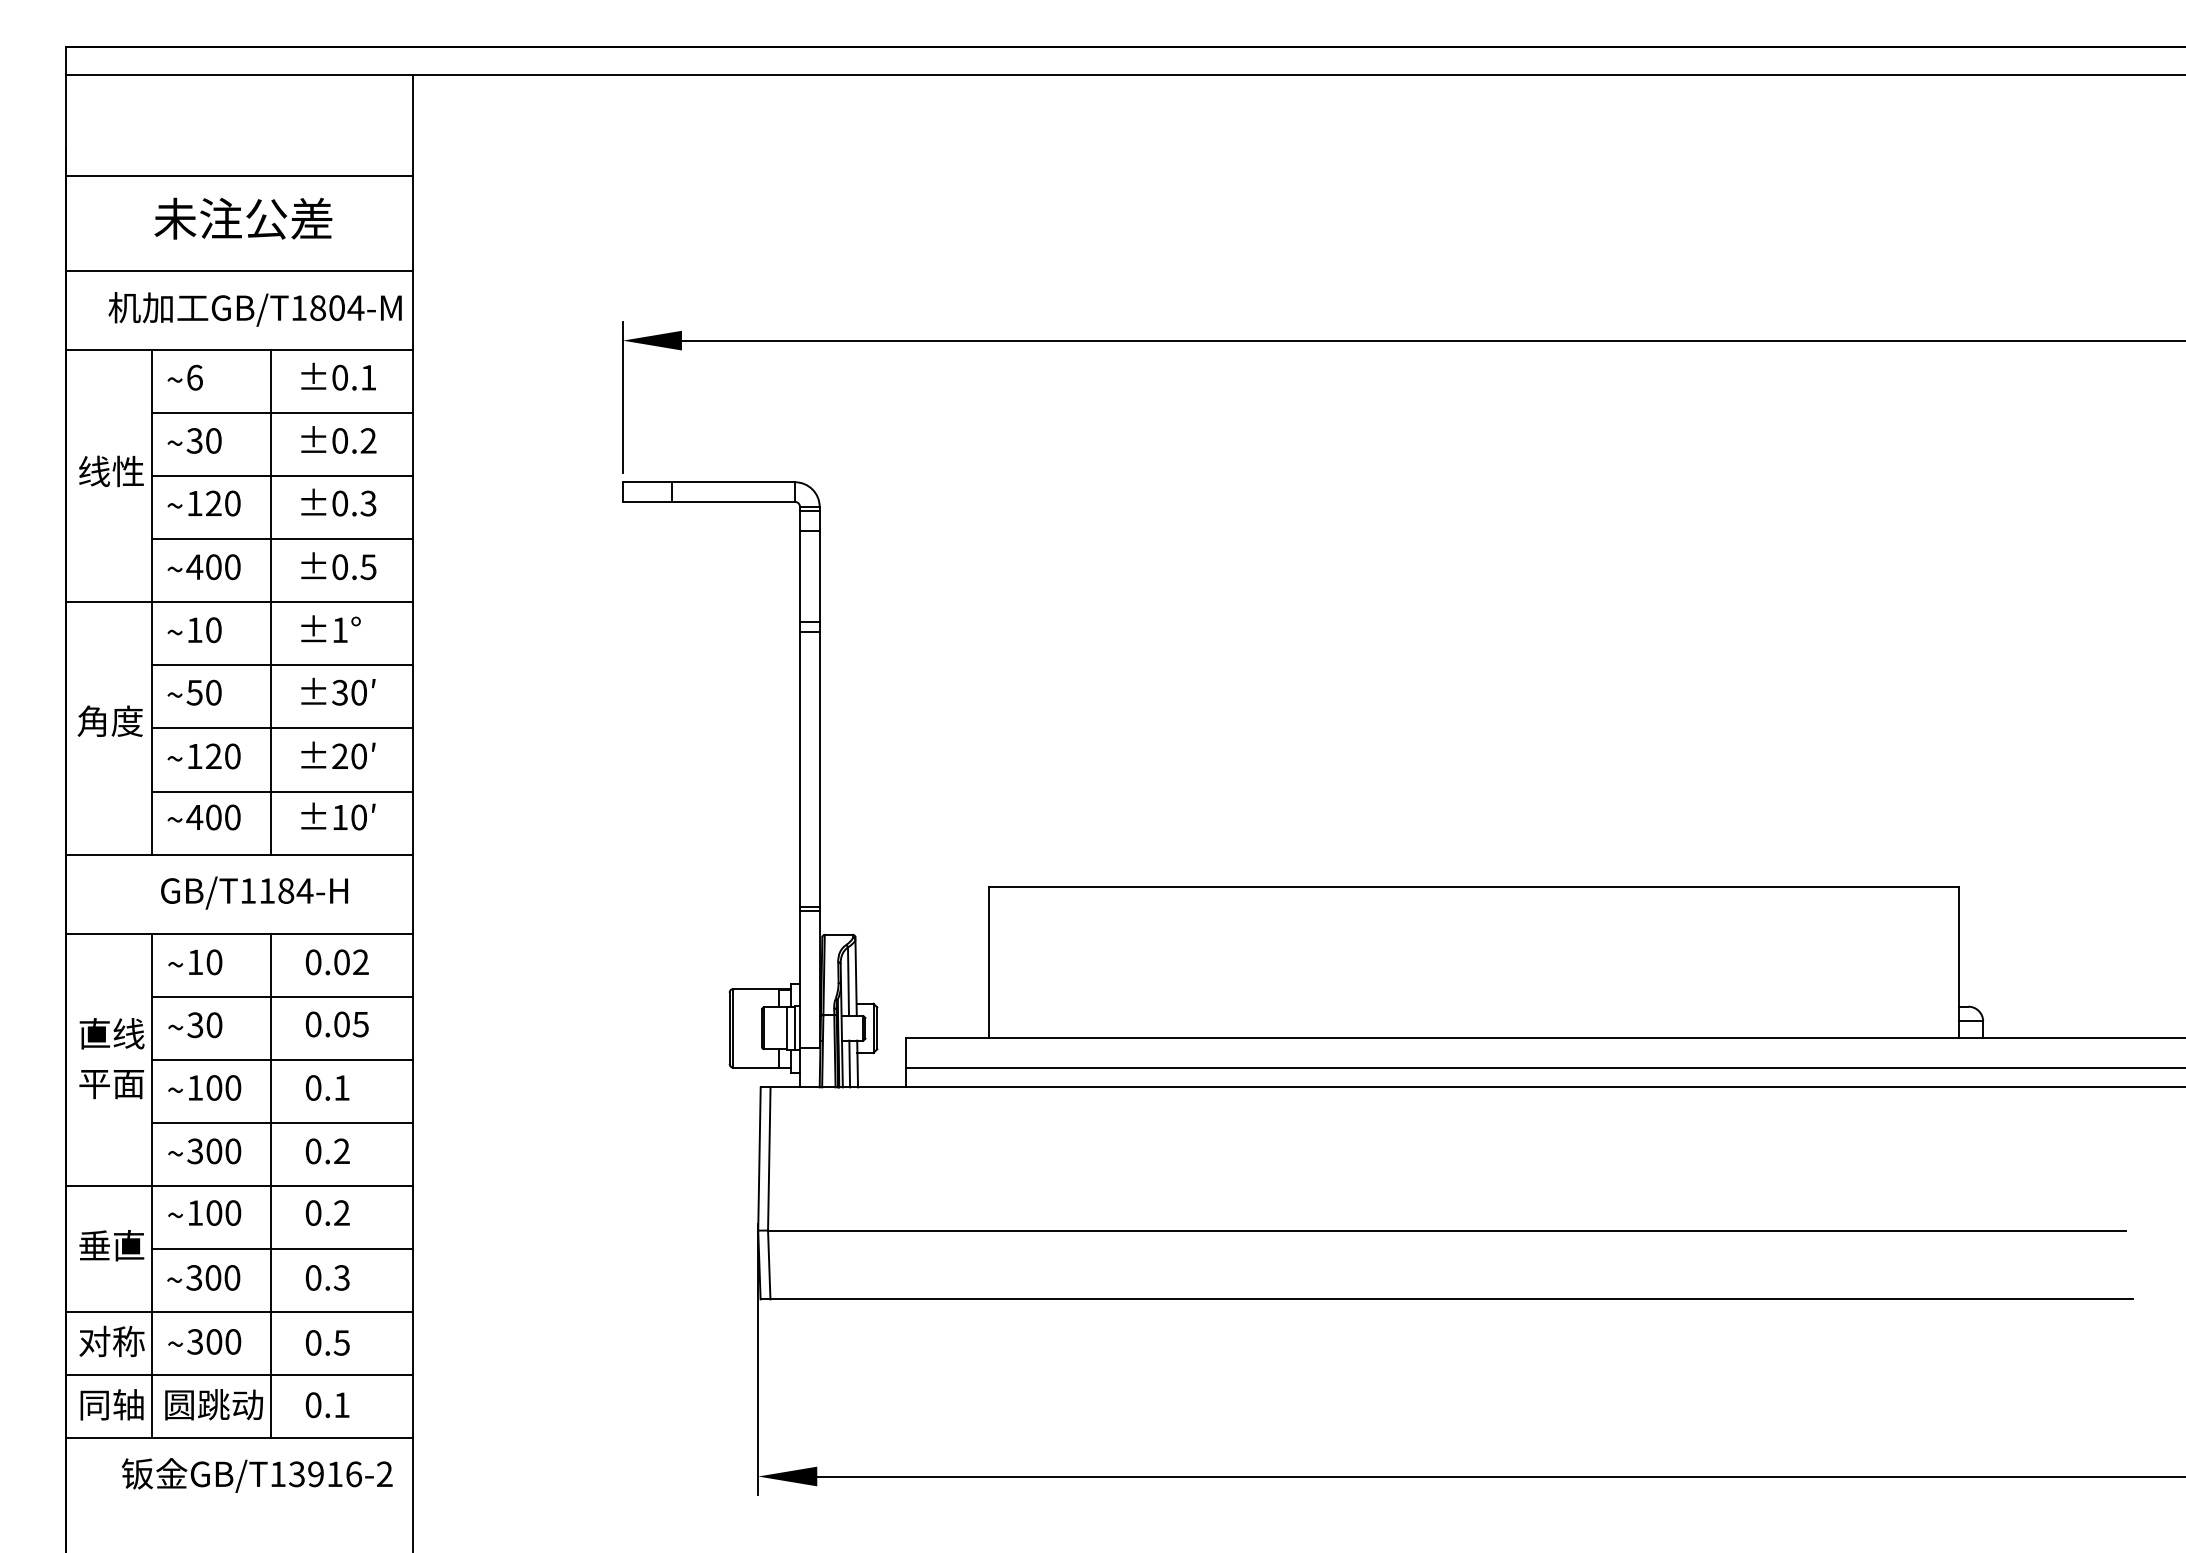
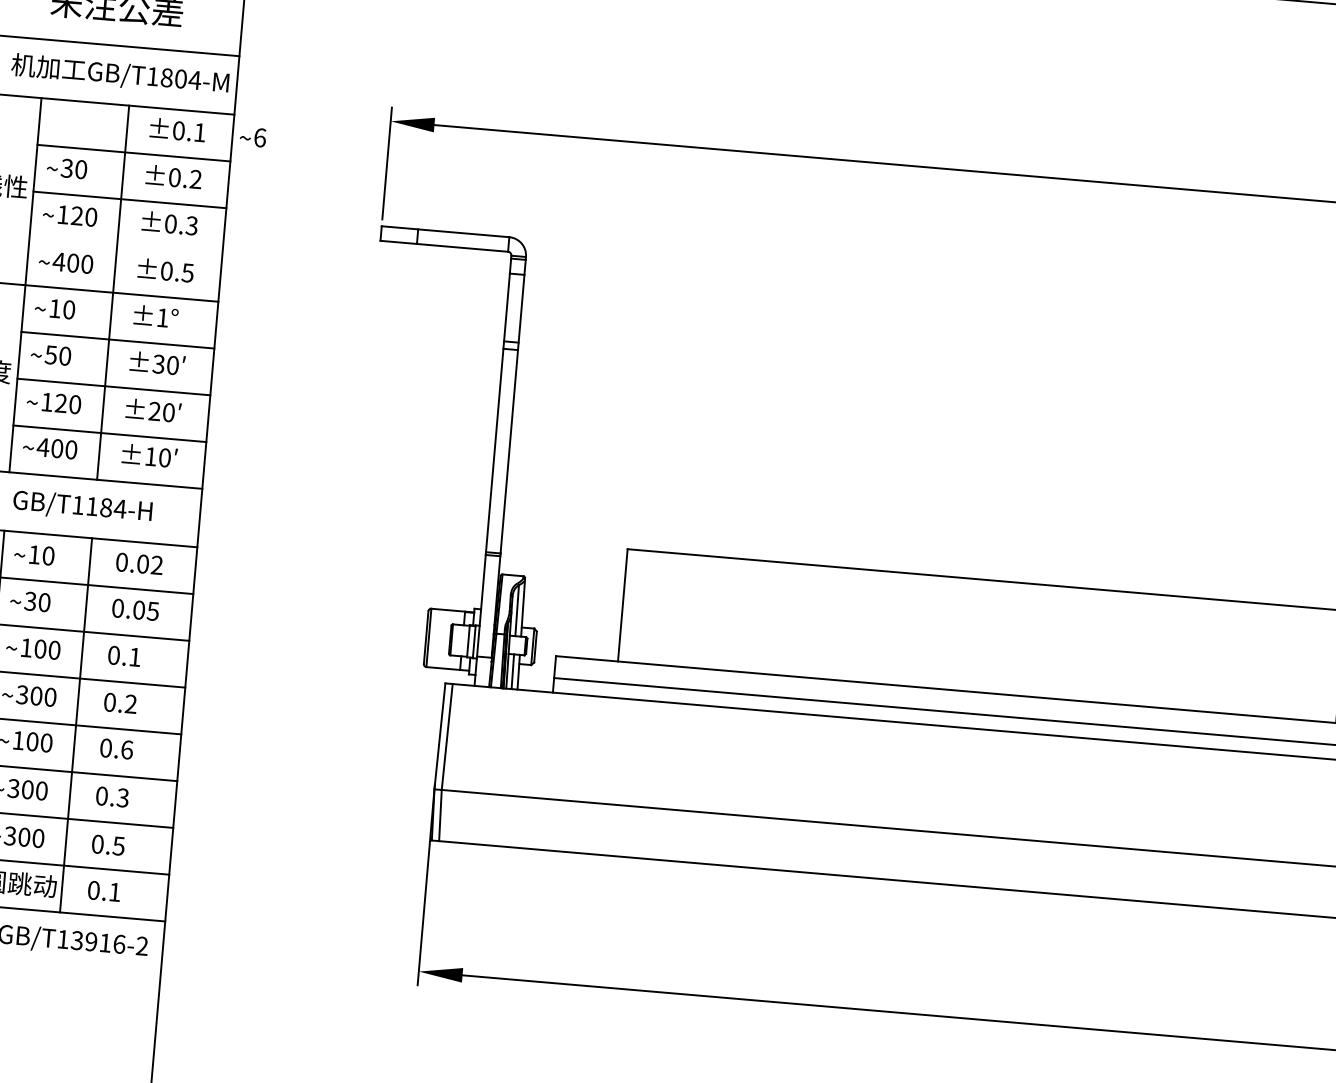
text: (184, 377) -> (252, 136), moved
line: (282, 539) -> (125, 247), removed
text: (342, 1212) -> (127, 749), 0.2 -> 0.6

